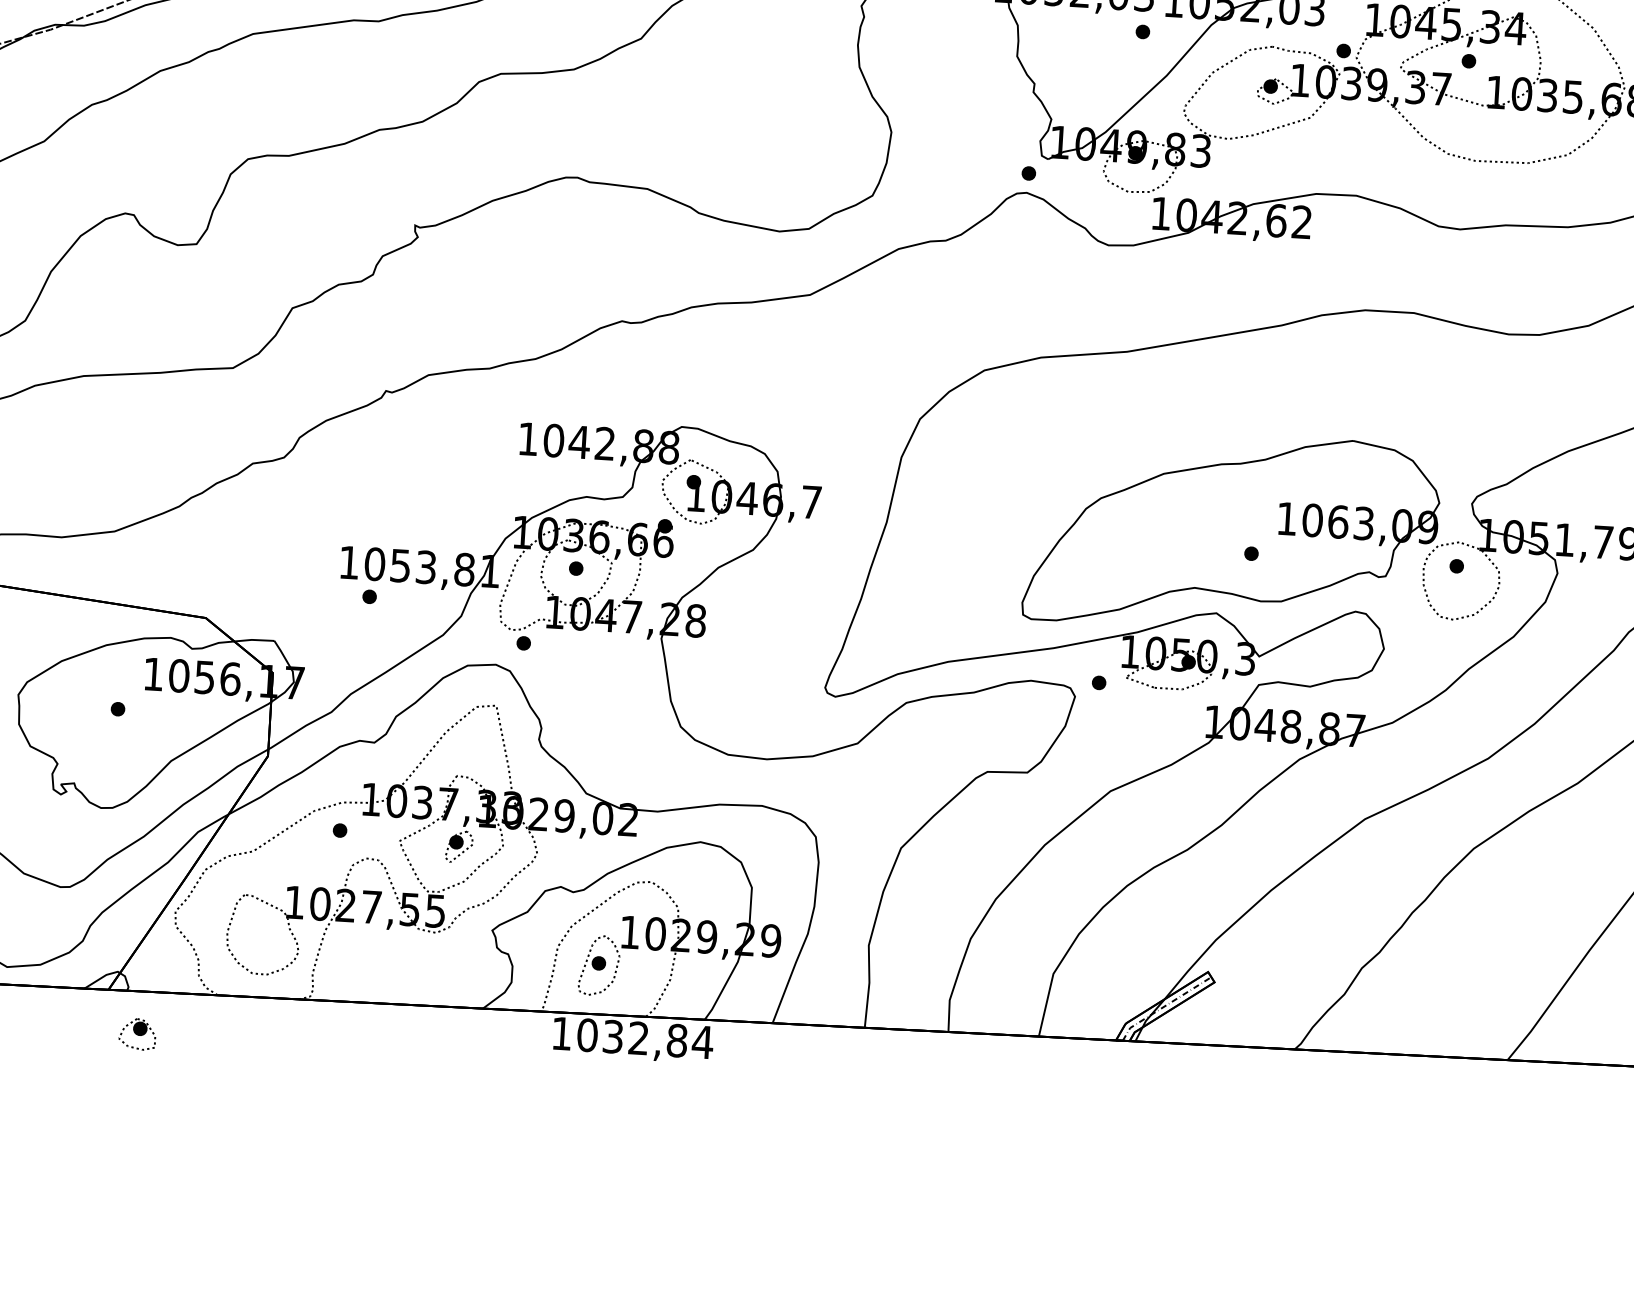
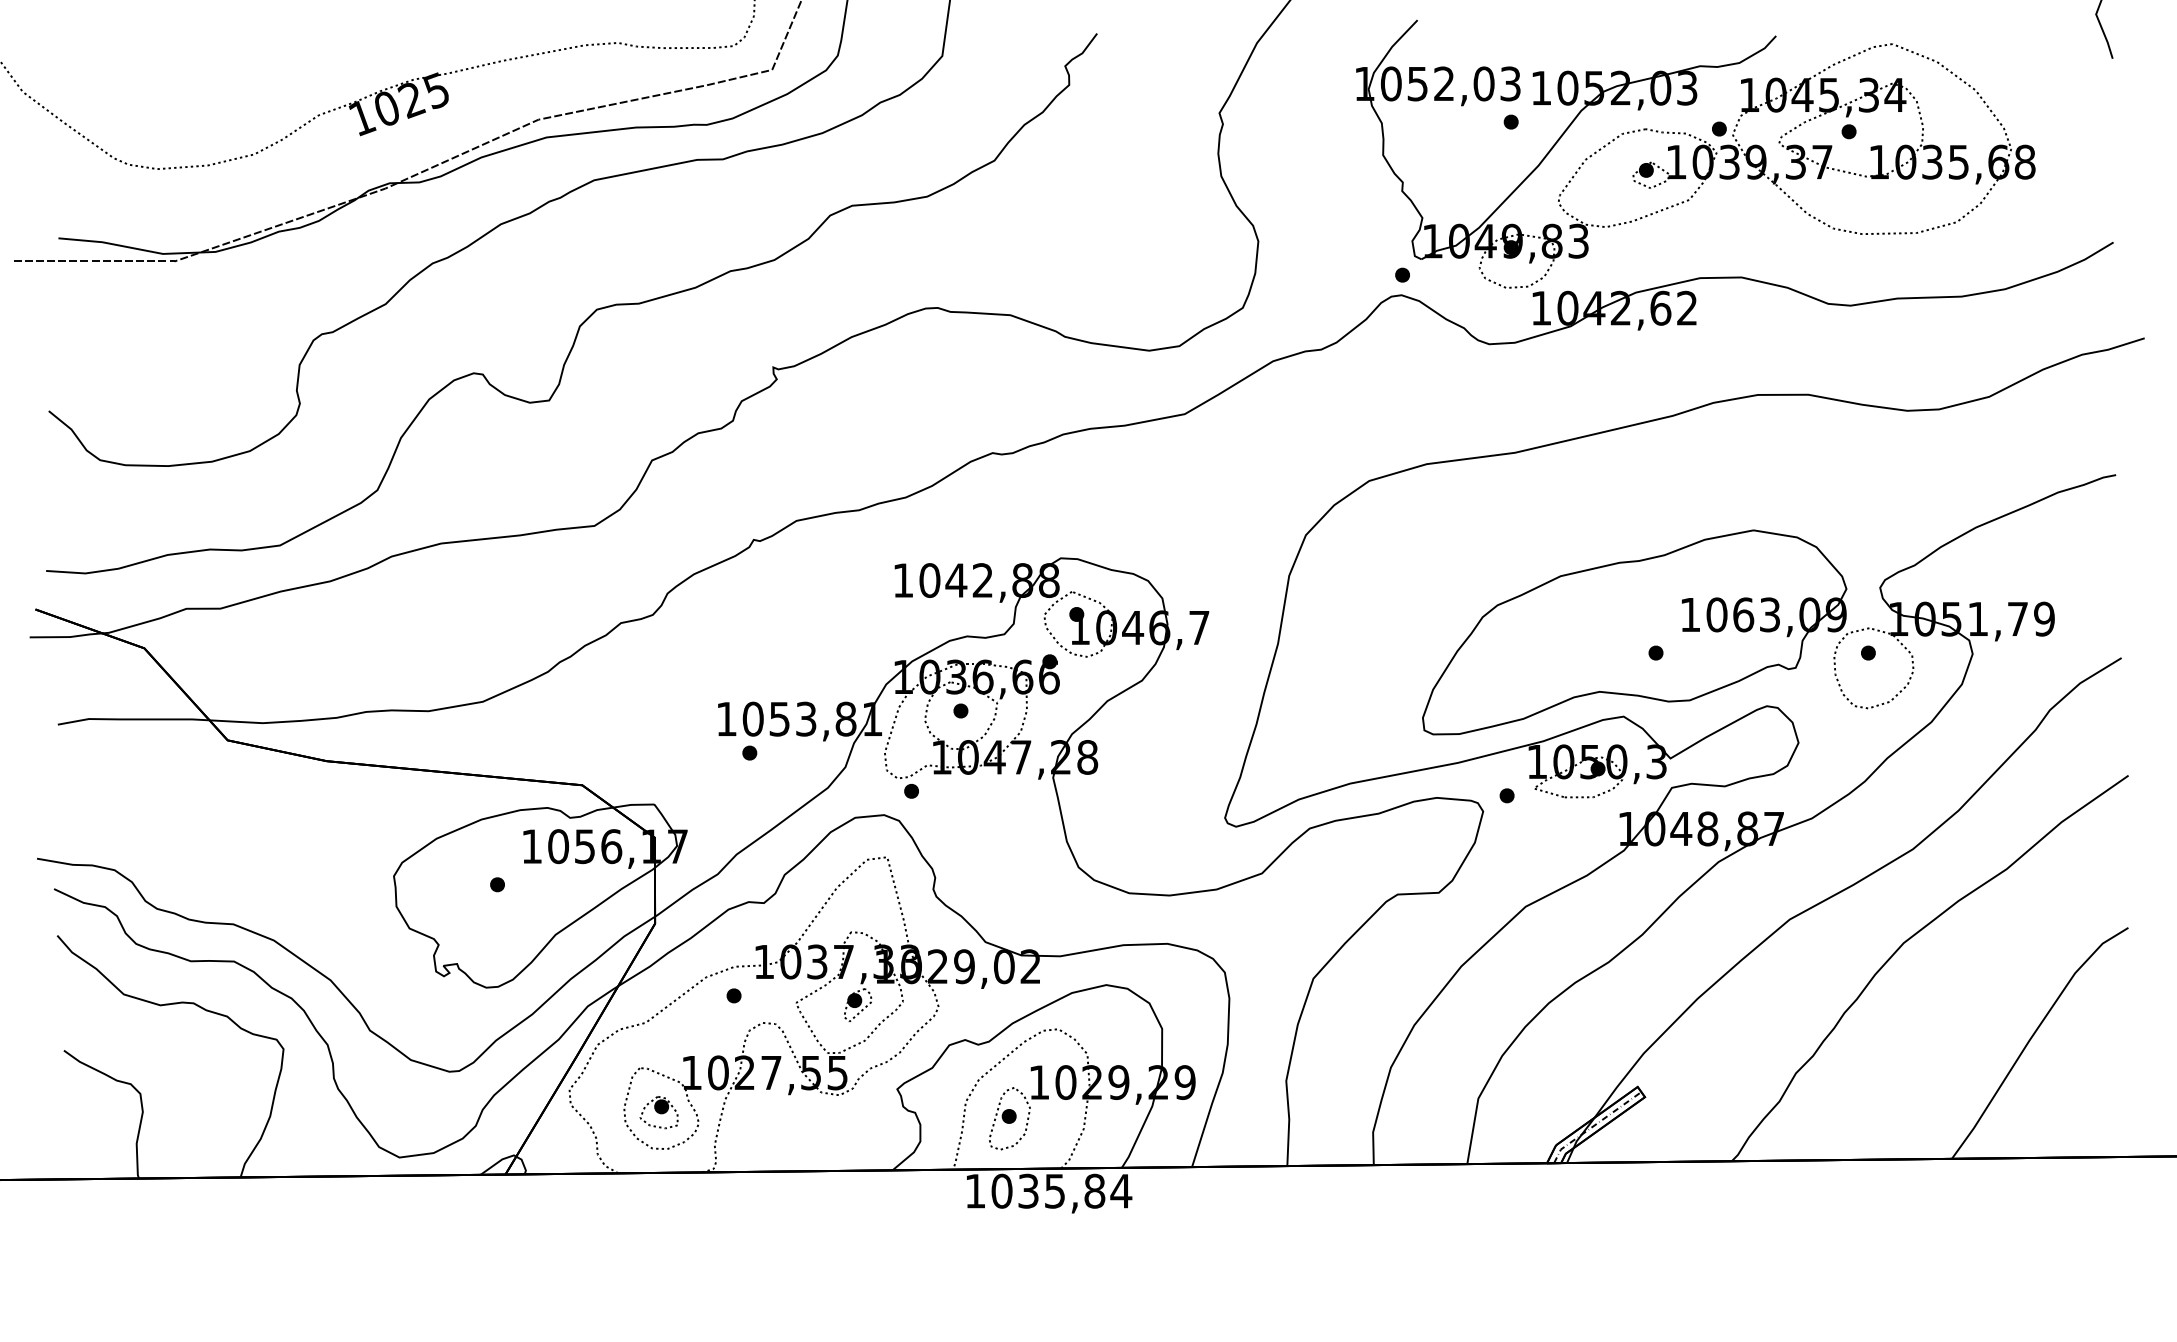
part: (136, 1034) -> (658, 1112), moved
text: (638, 1037) -> (1054, 1190), 1032,84 -> 1035,84

